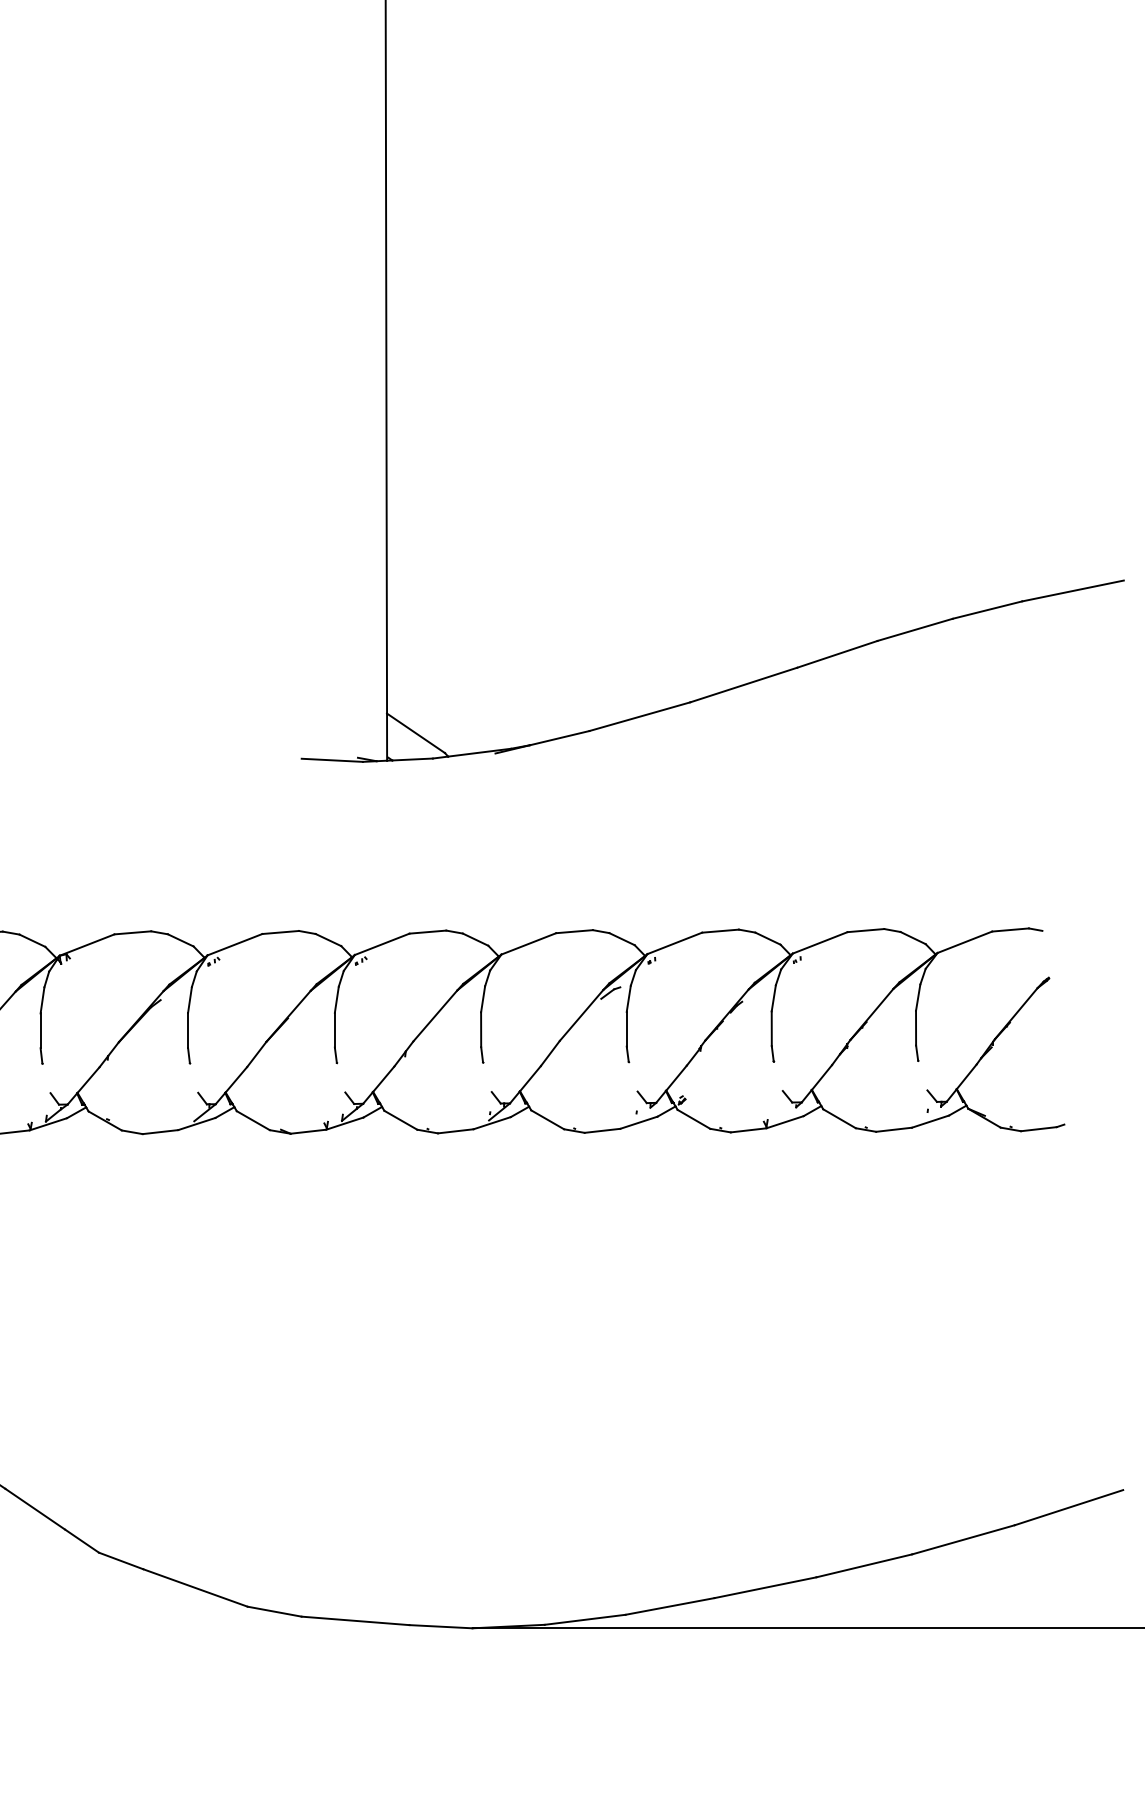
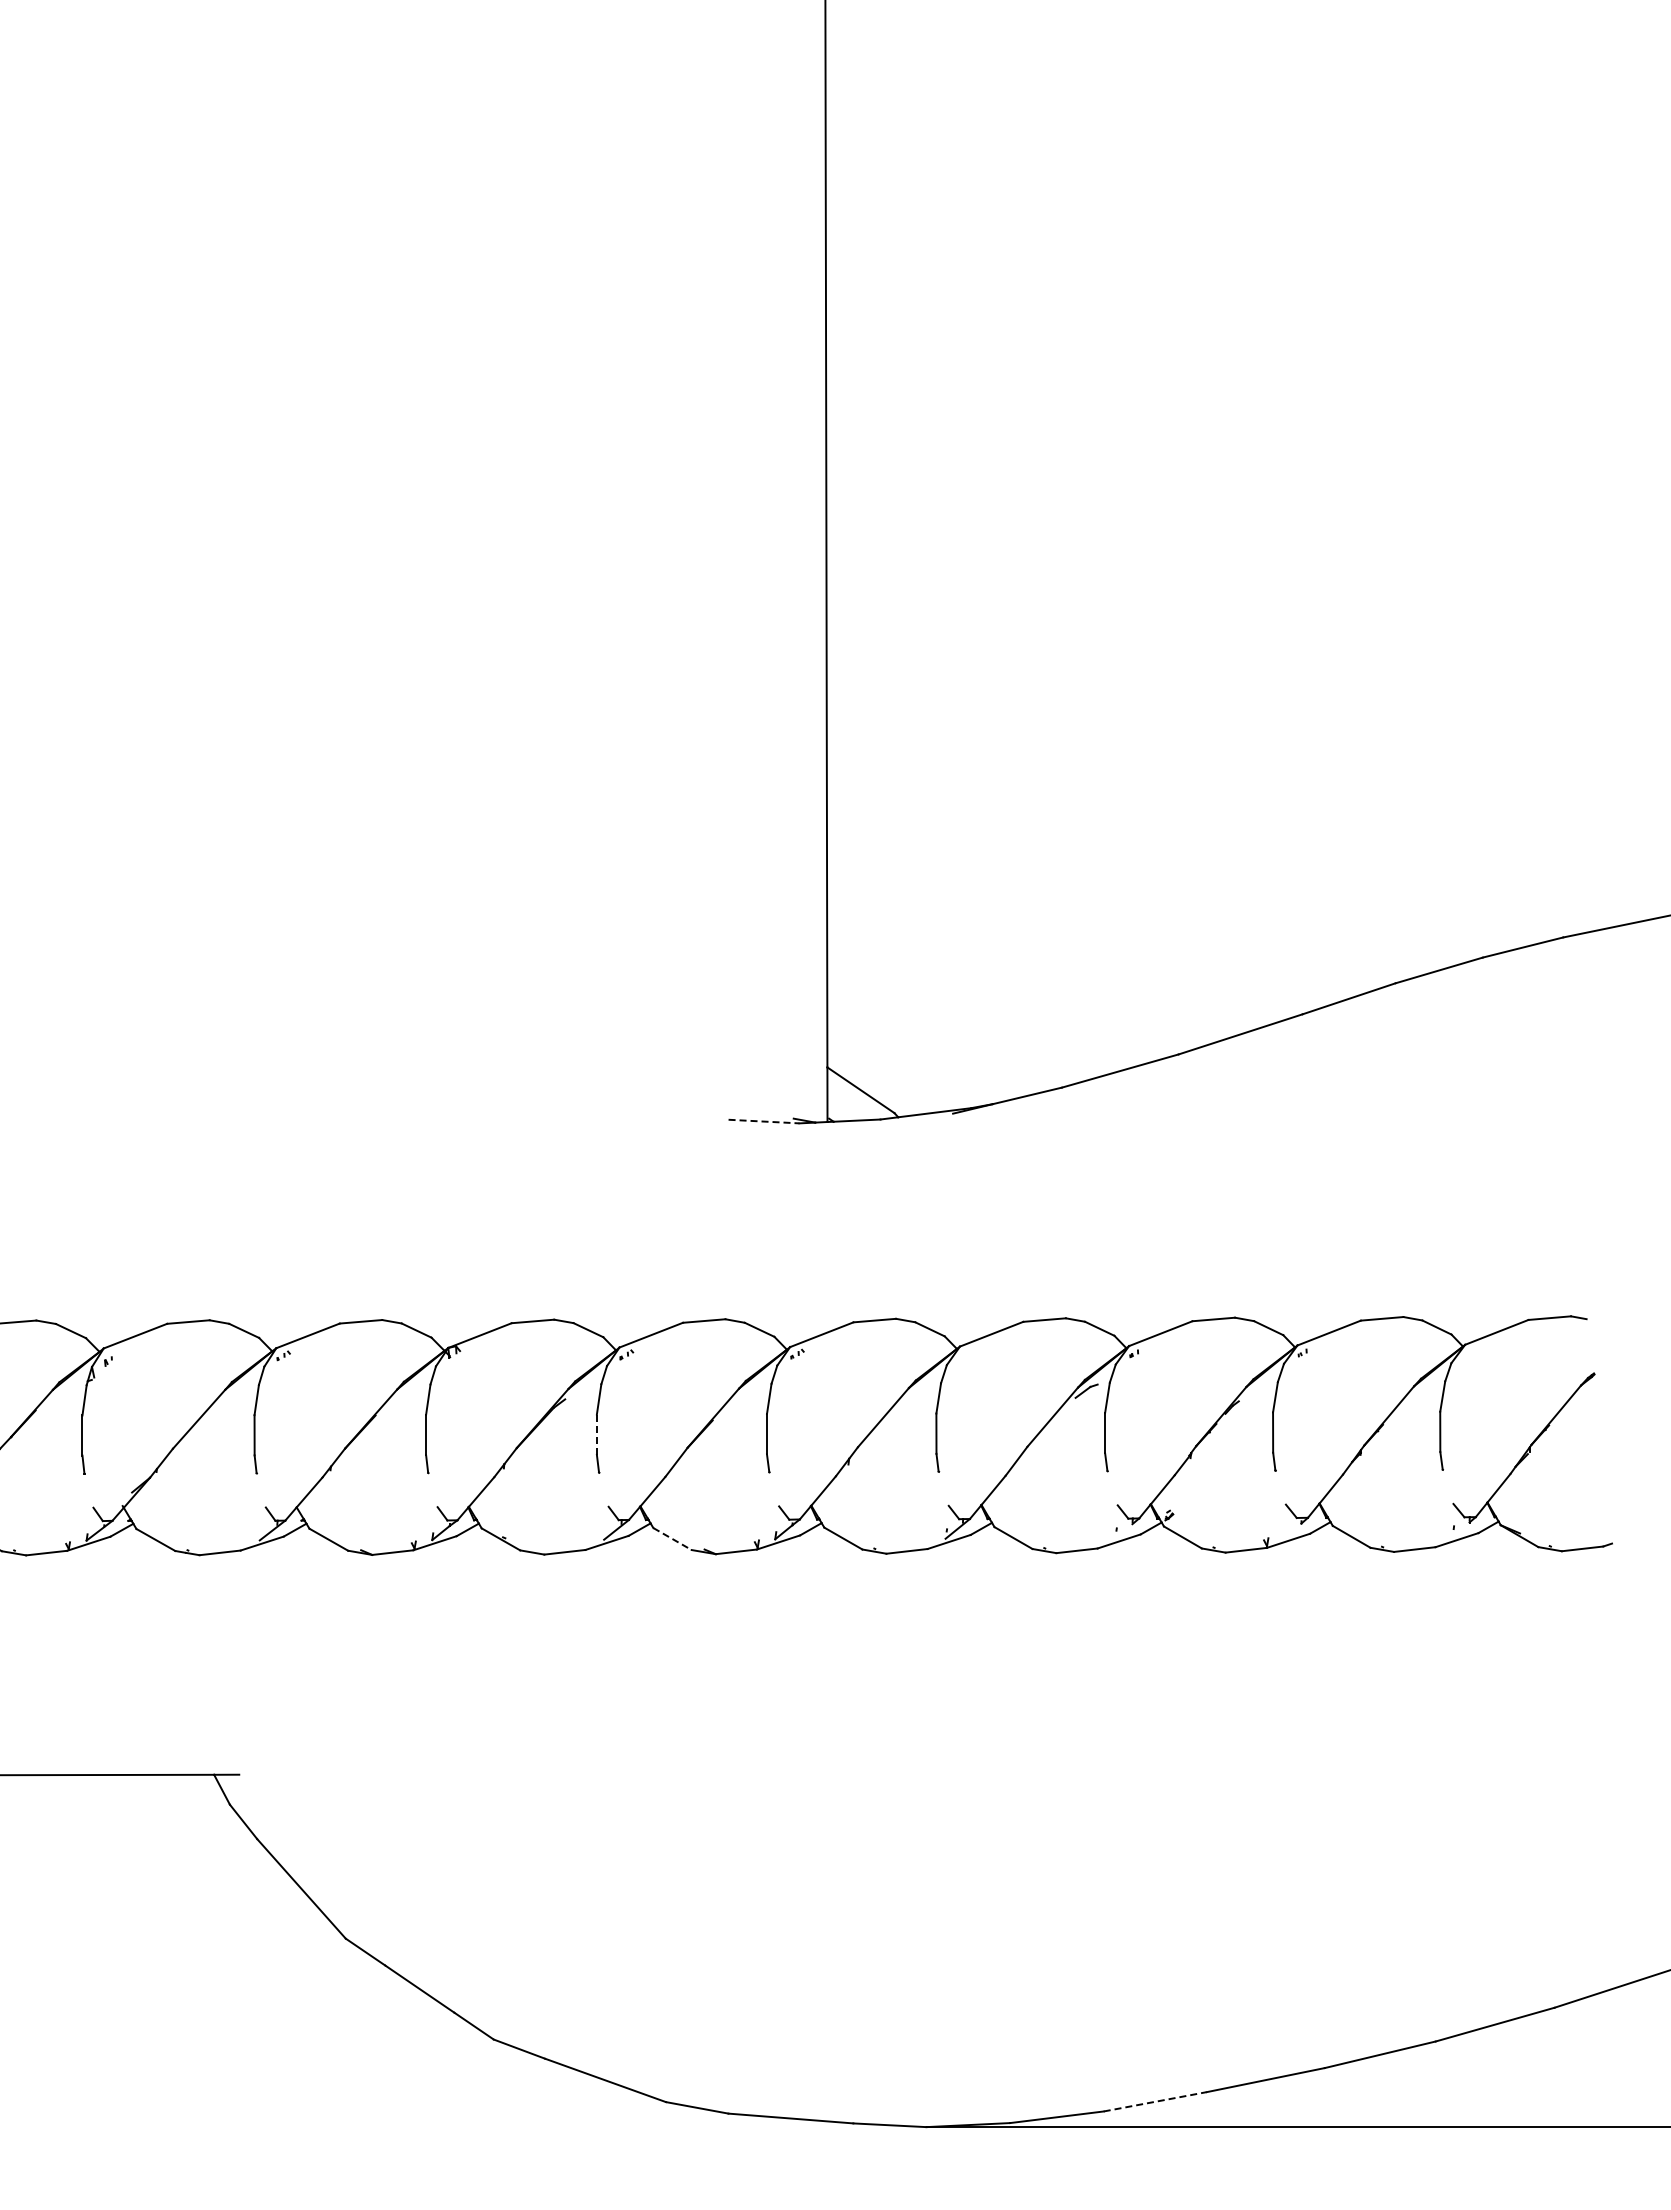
line: (332, 760) -> (764, 1121), solid -> dashed
line: (187, 1030) -> (596, 1434), solid -> dashed
line: (253, 1121) -> (672, 1539), solid -> dashed
line: (670, 1606) -> (1155, 2101), solid -> dashed

